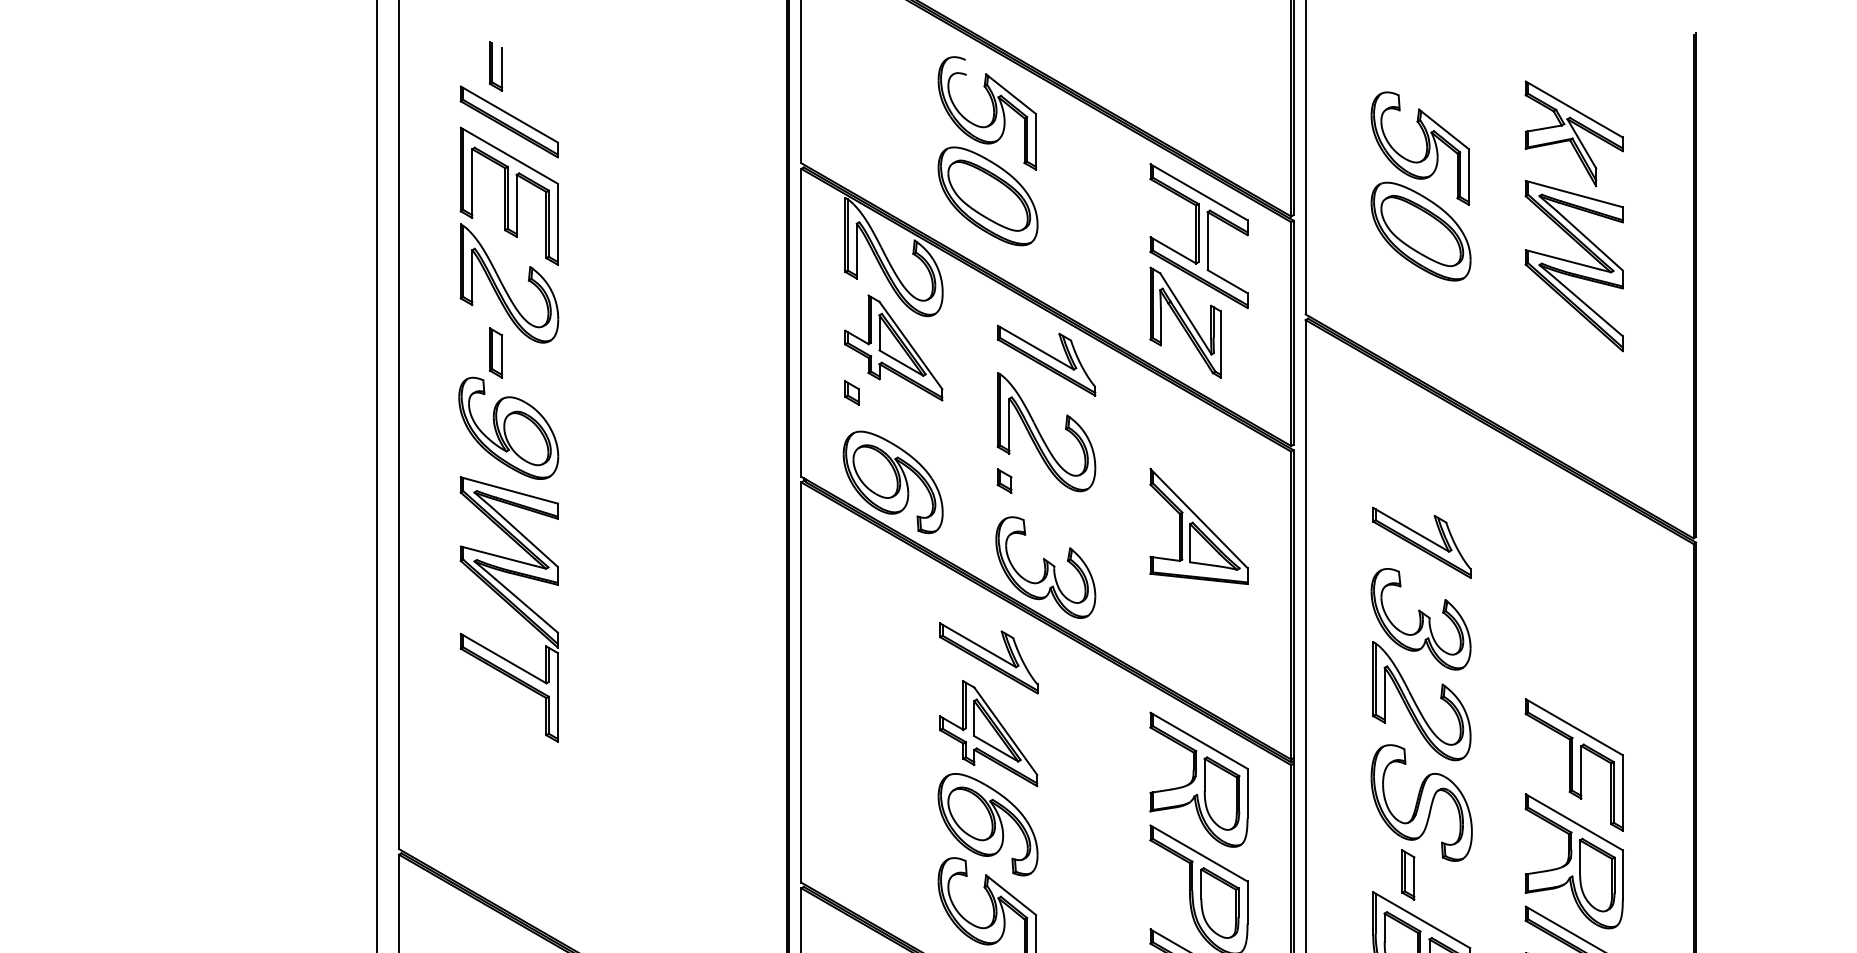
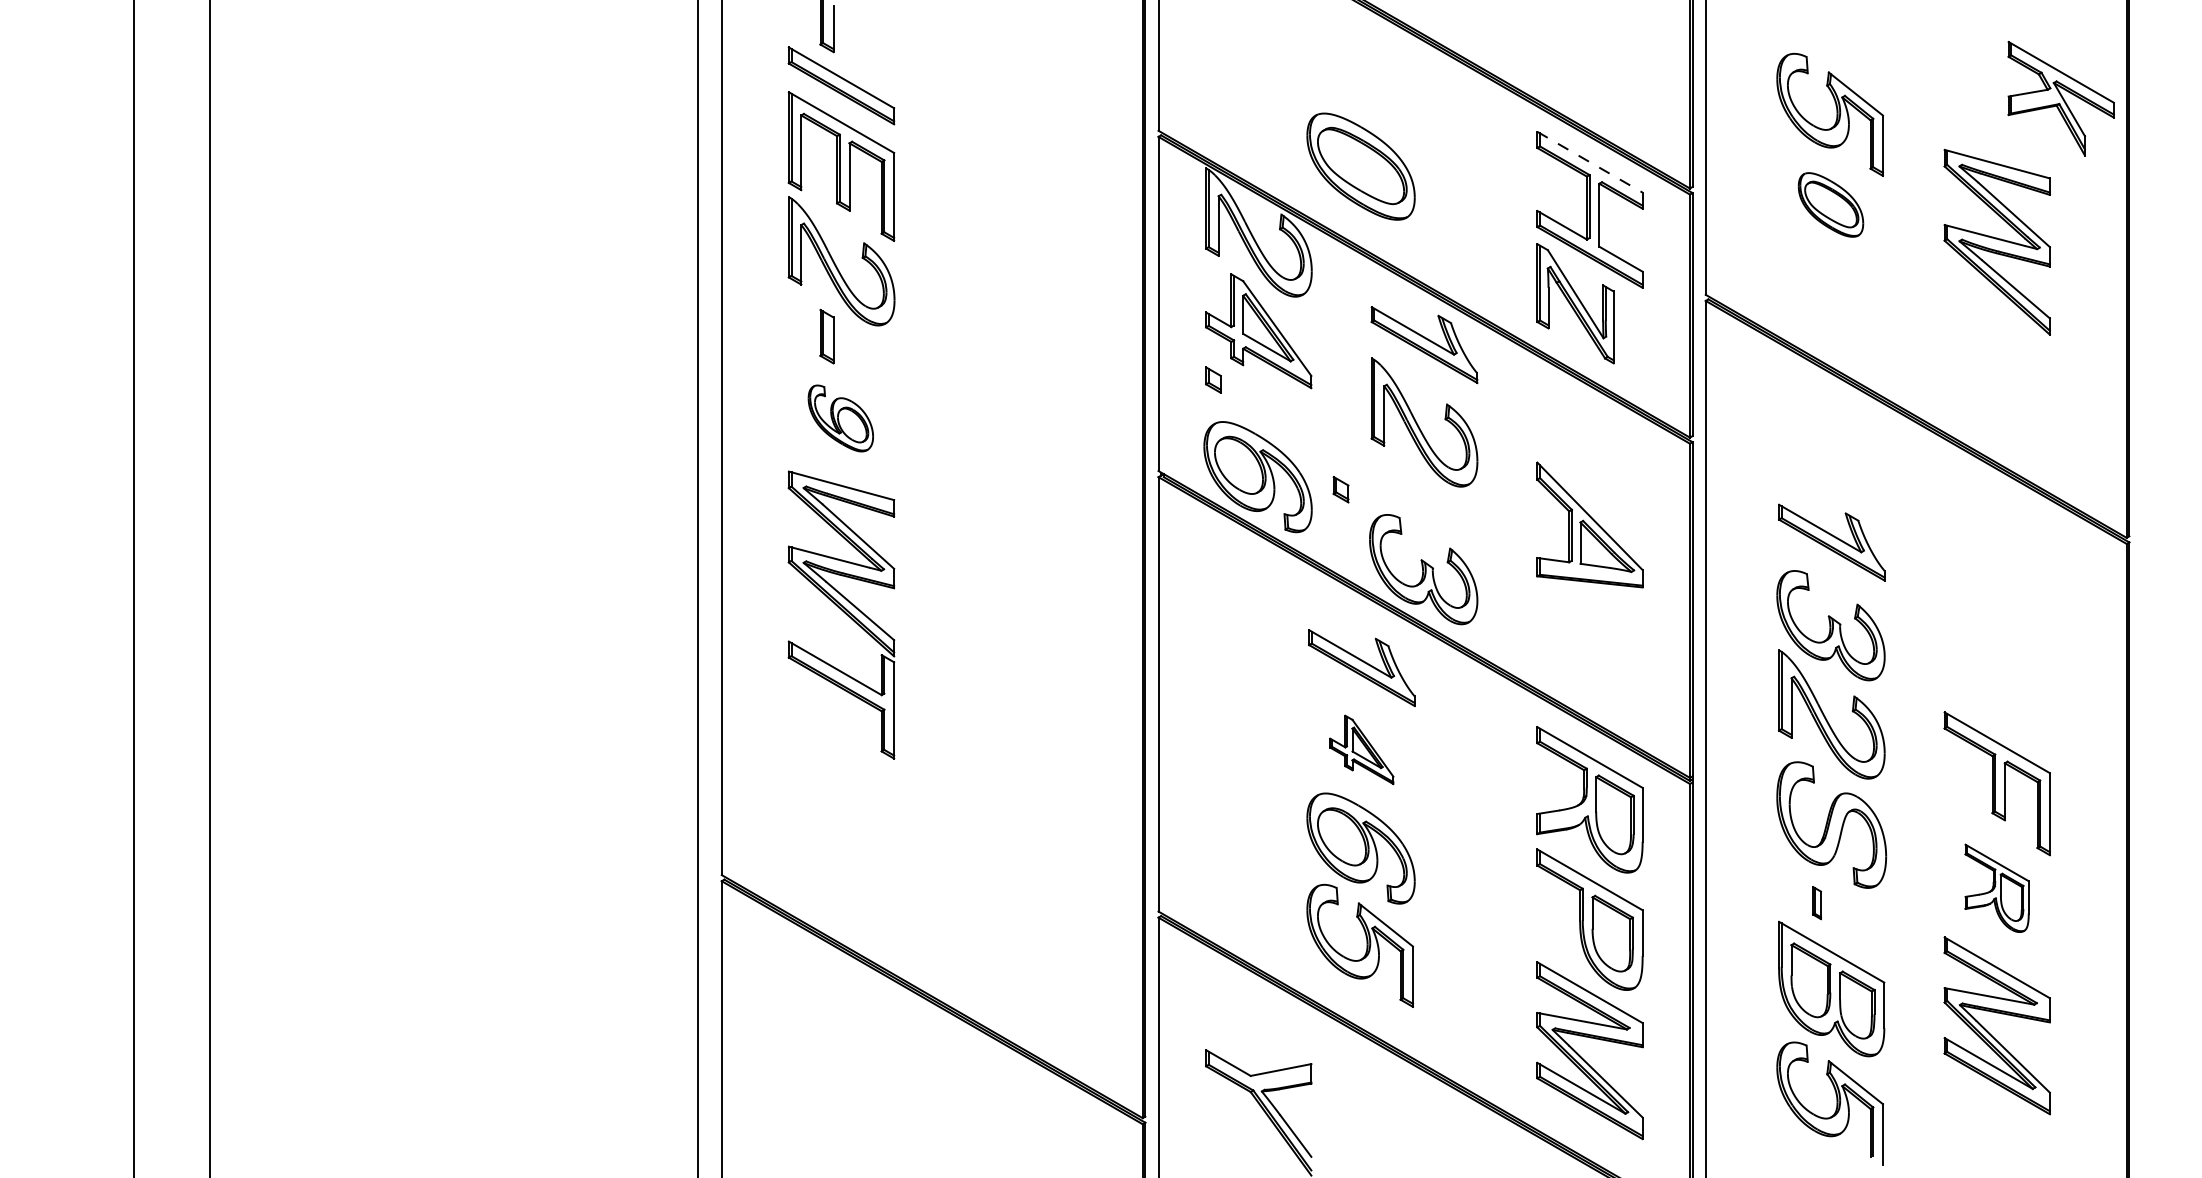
part: (987, 113) -> (1360, 76), removed
part: (1573, 133) -> (2060, 98), moved
line: (1199, 192) -> (1590, 162), solid -> dashed
part: (1420, 231) -> (1830, 204), size x0.6
part: (508, 428) -> (840, 418), size x0.6
part: (1004, 480) -> (1340, 489), moved
part: (988, 733) -> (1361, 749), size x0.6
part: (1573, 861) -> (1996, 888), size x0.6
part: (1407, 874) -> (1816, 902), size x0.6

